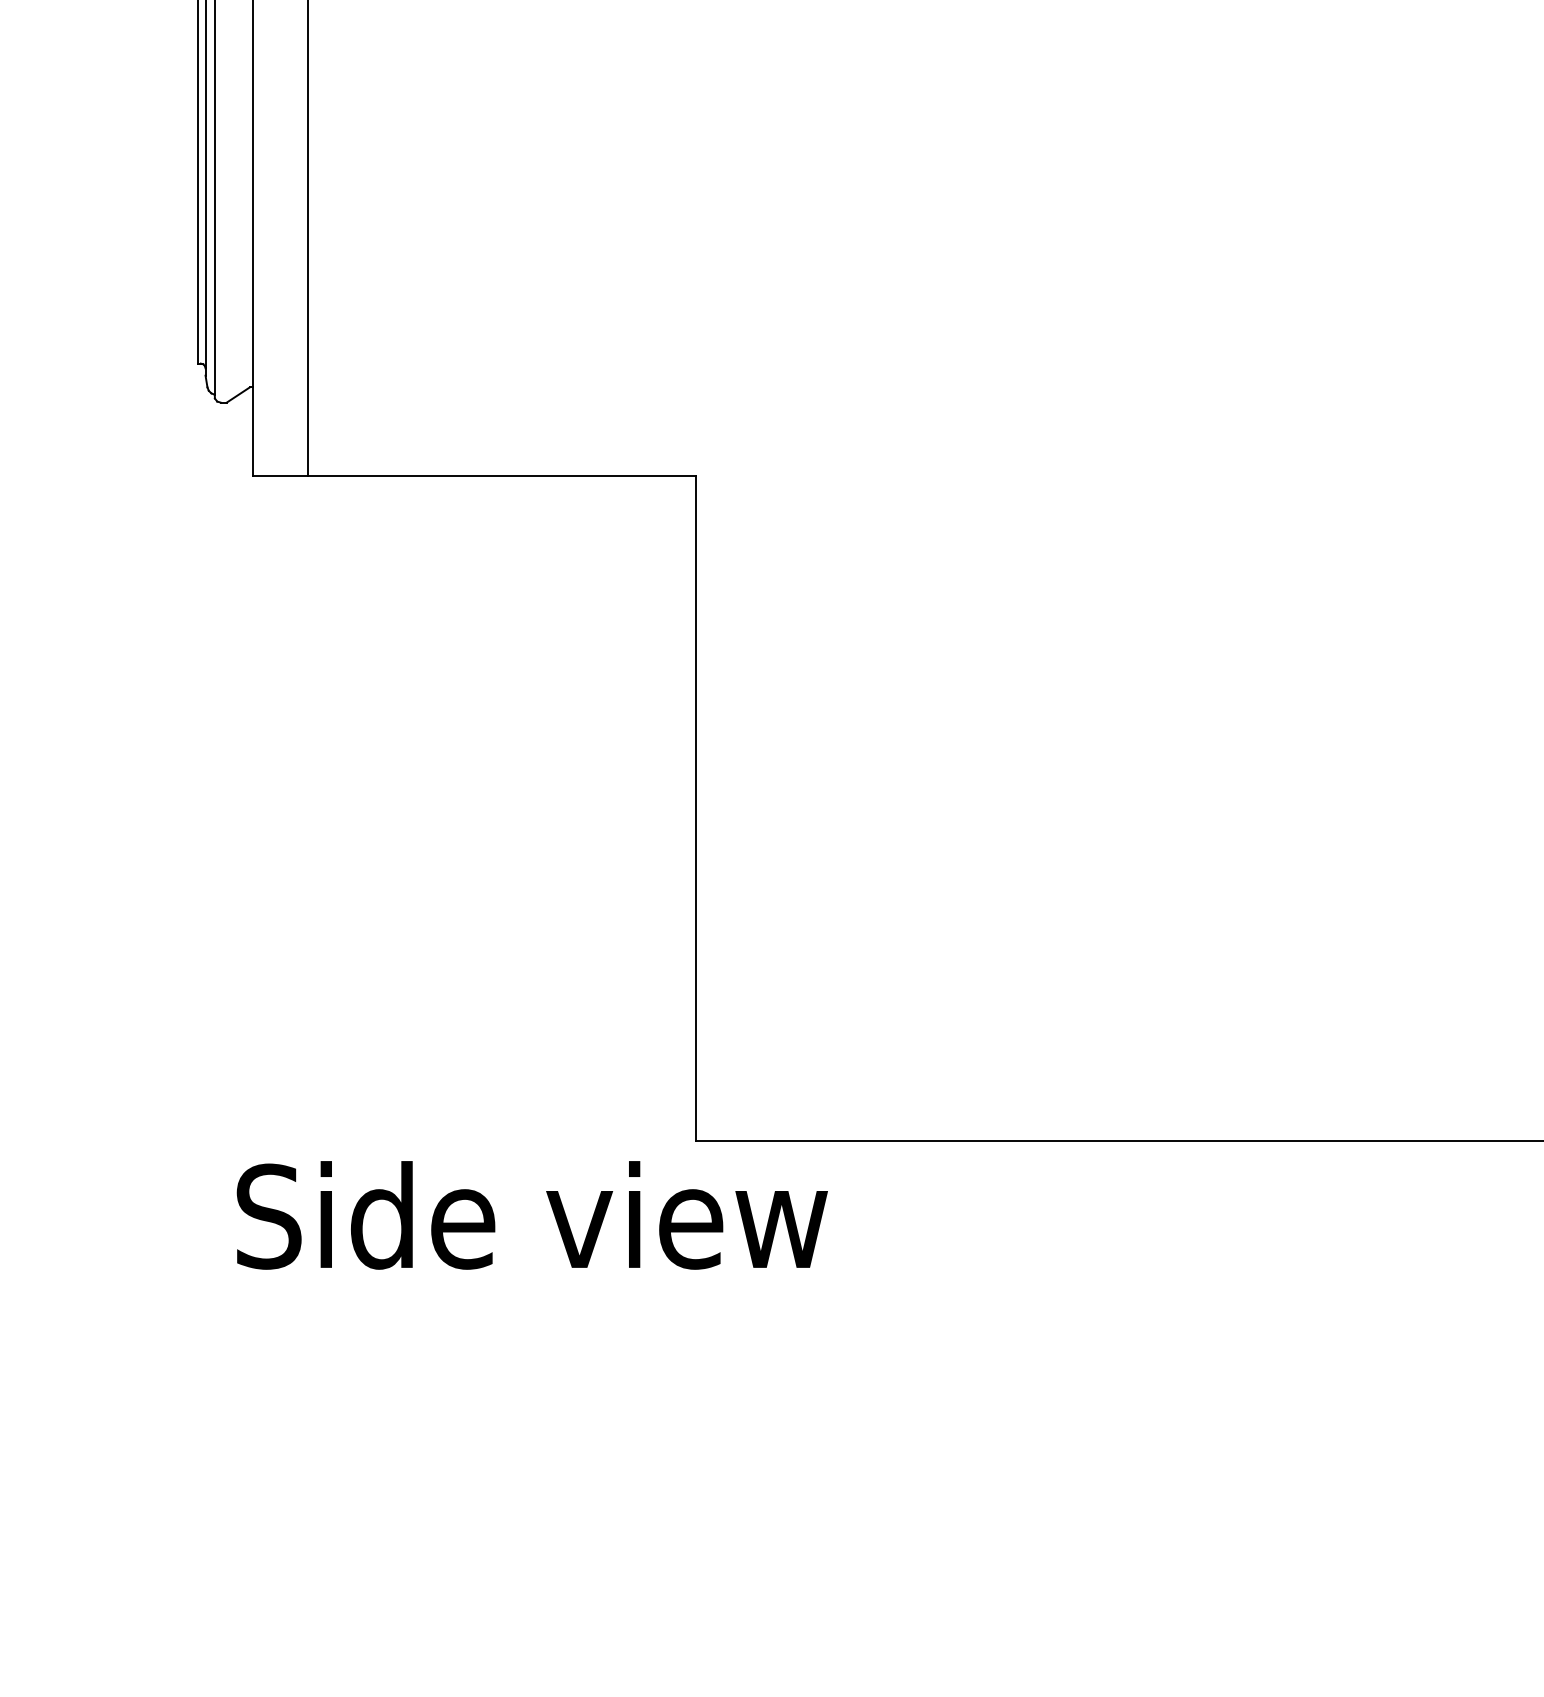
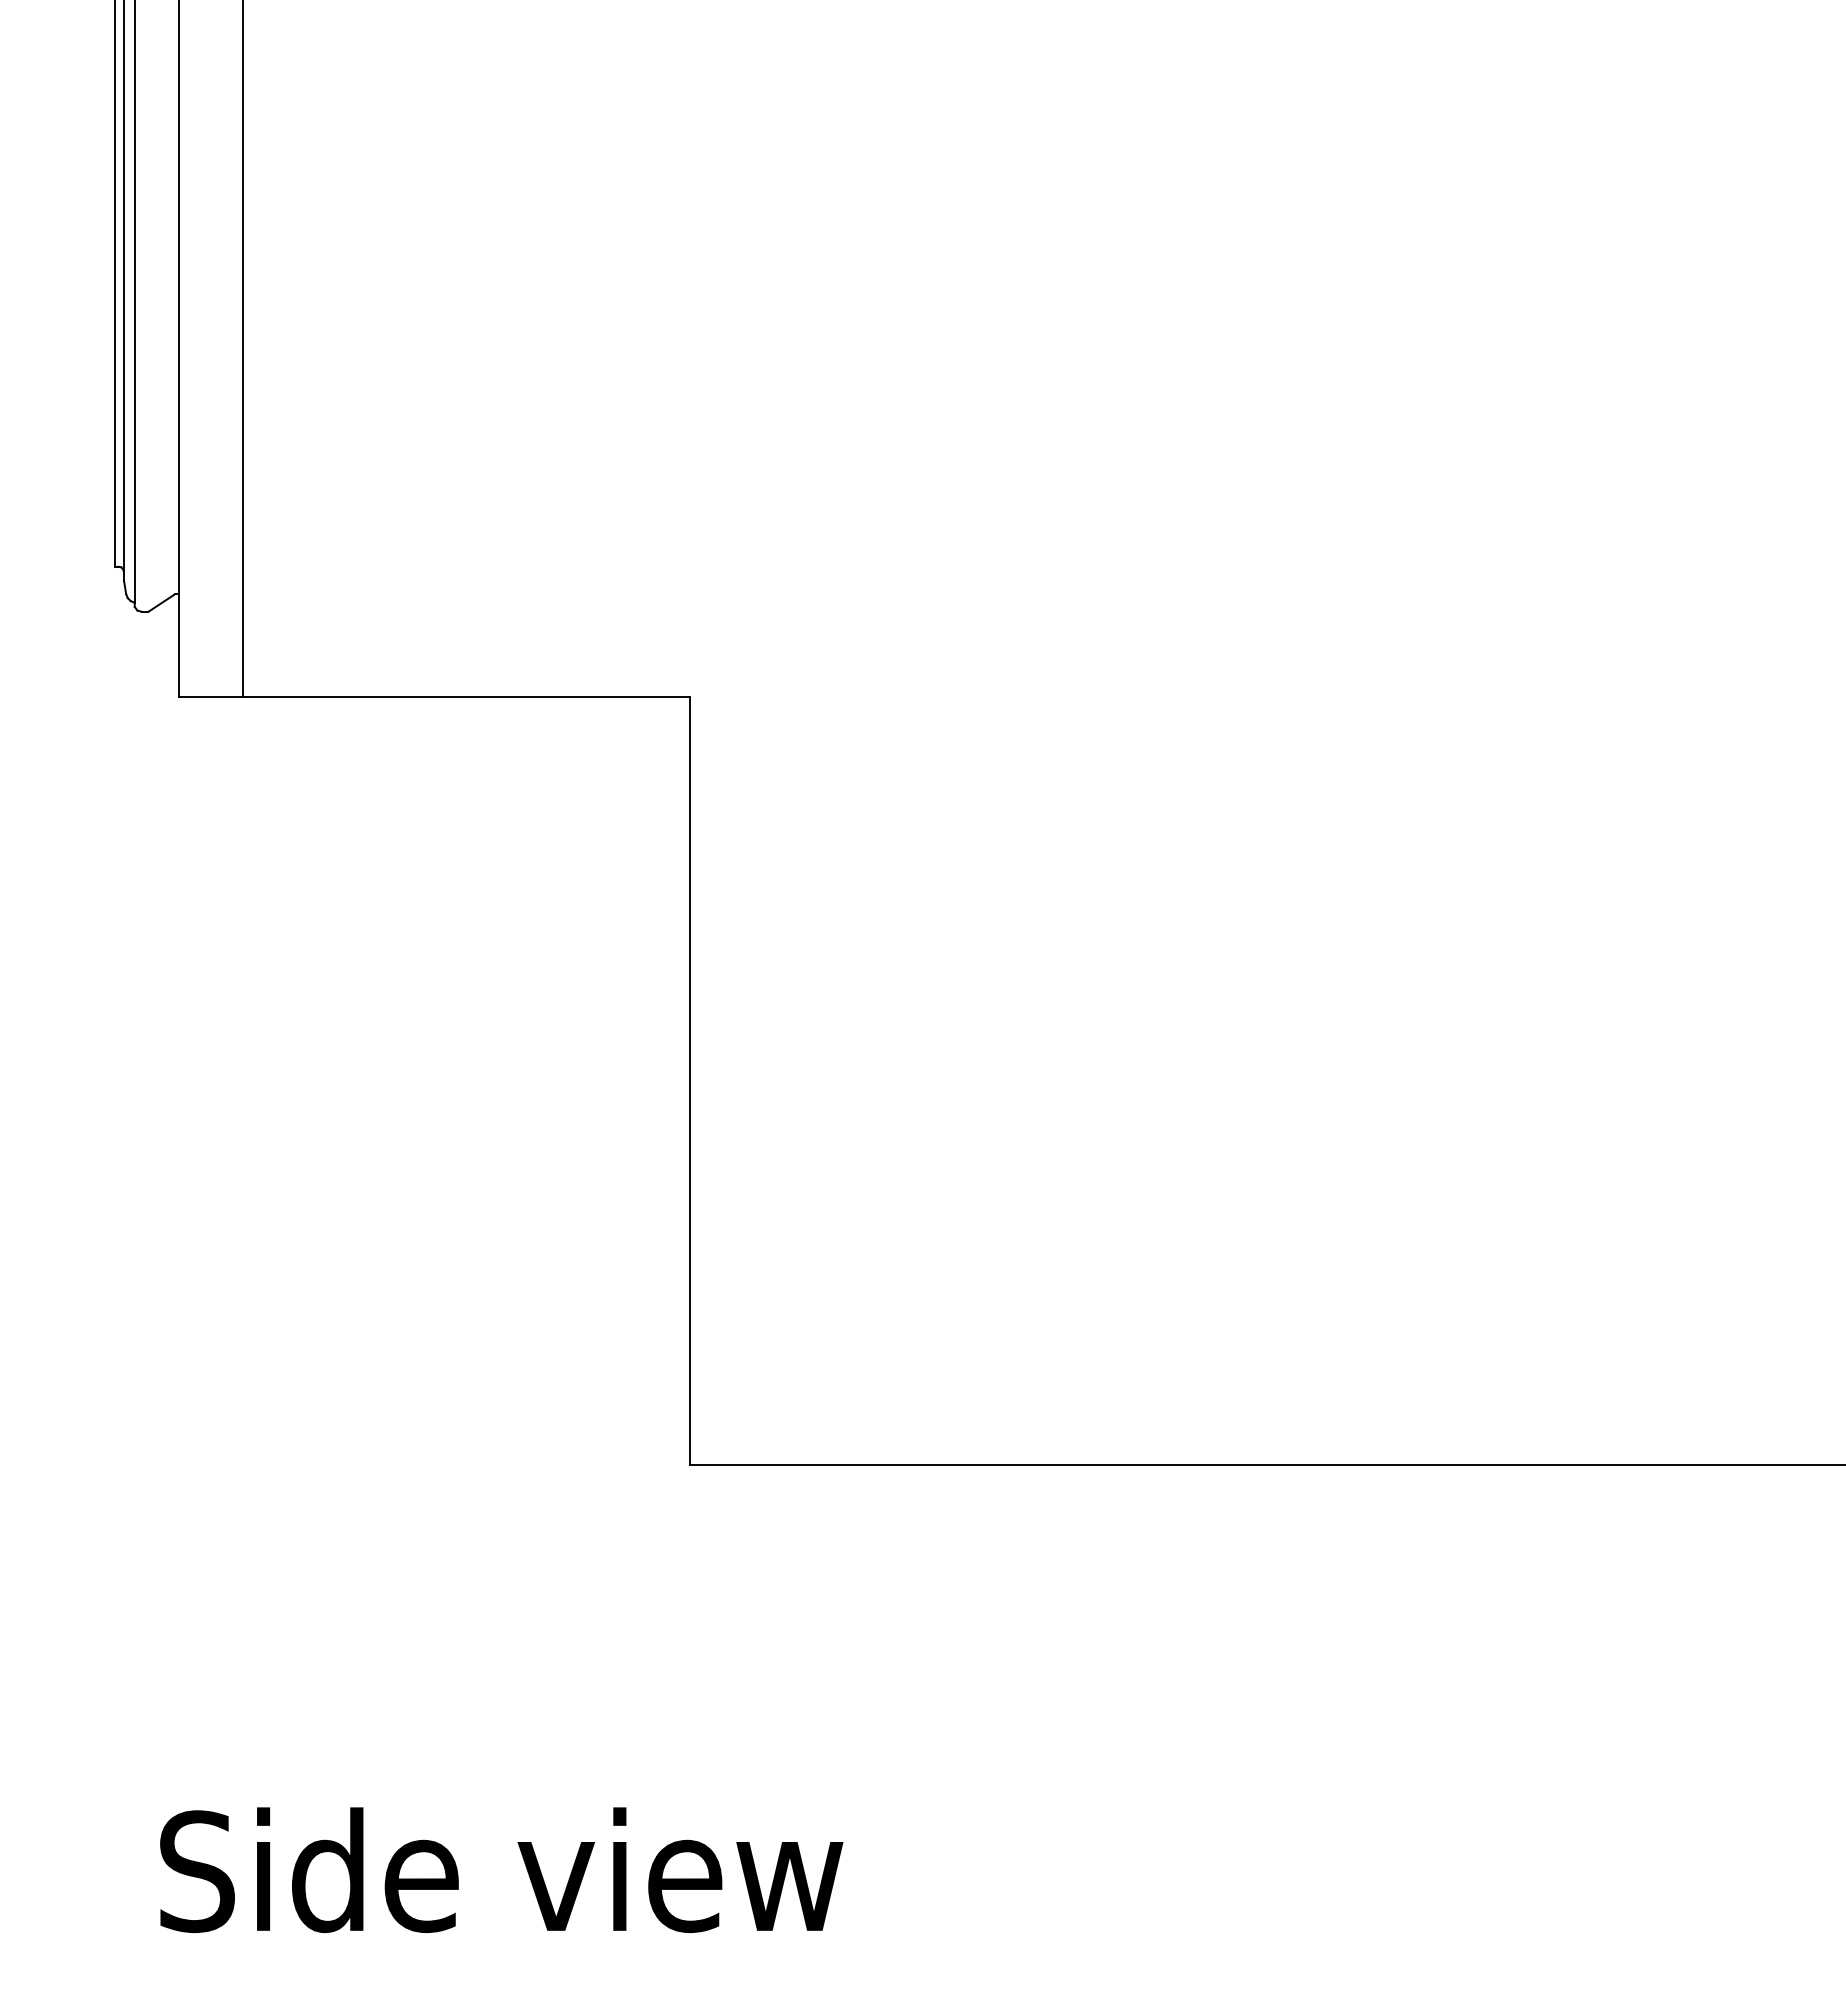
text: (532, 1215) -> (501, 1870), moved

